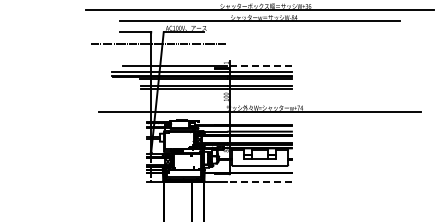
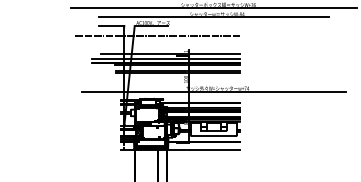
line: (259, 43) -> (213, 35), added
line: (260, 66) -> (214, 54), dashed -> solid
line: (260, 182) -> (214, 149), dashed -> solid

